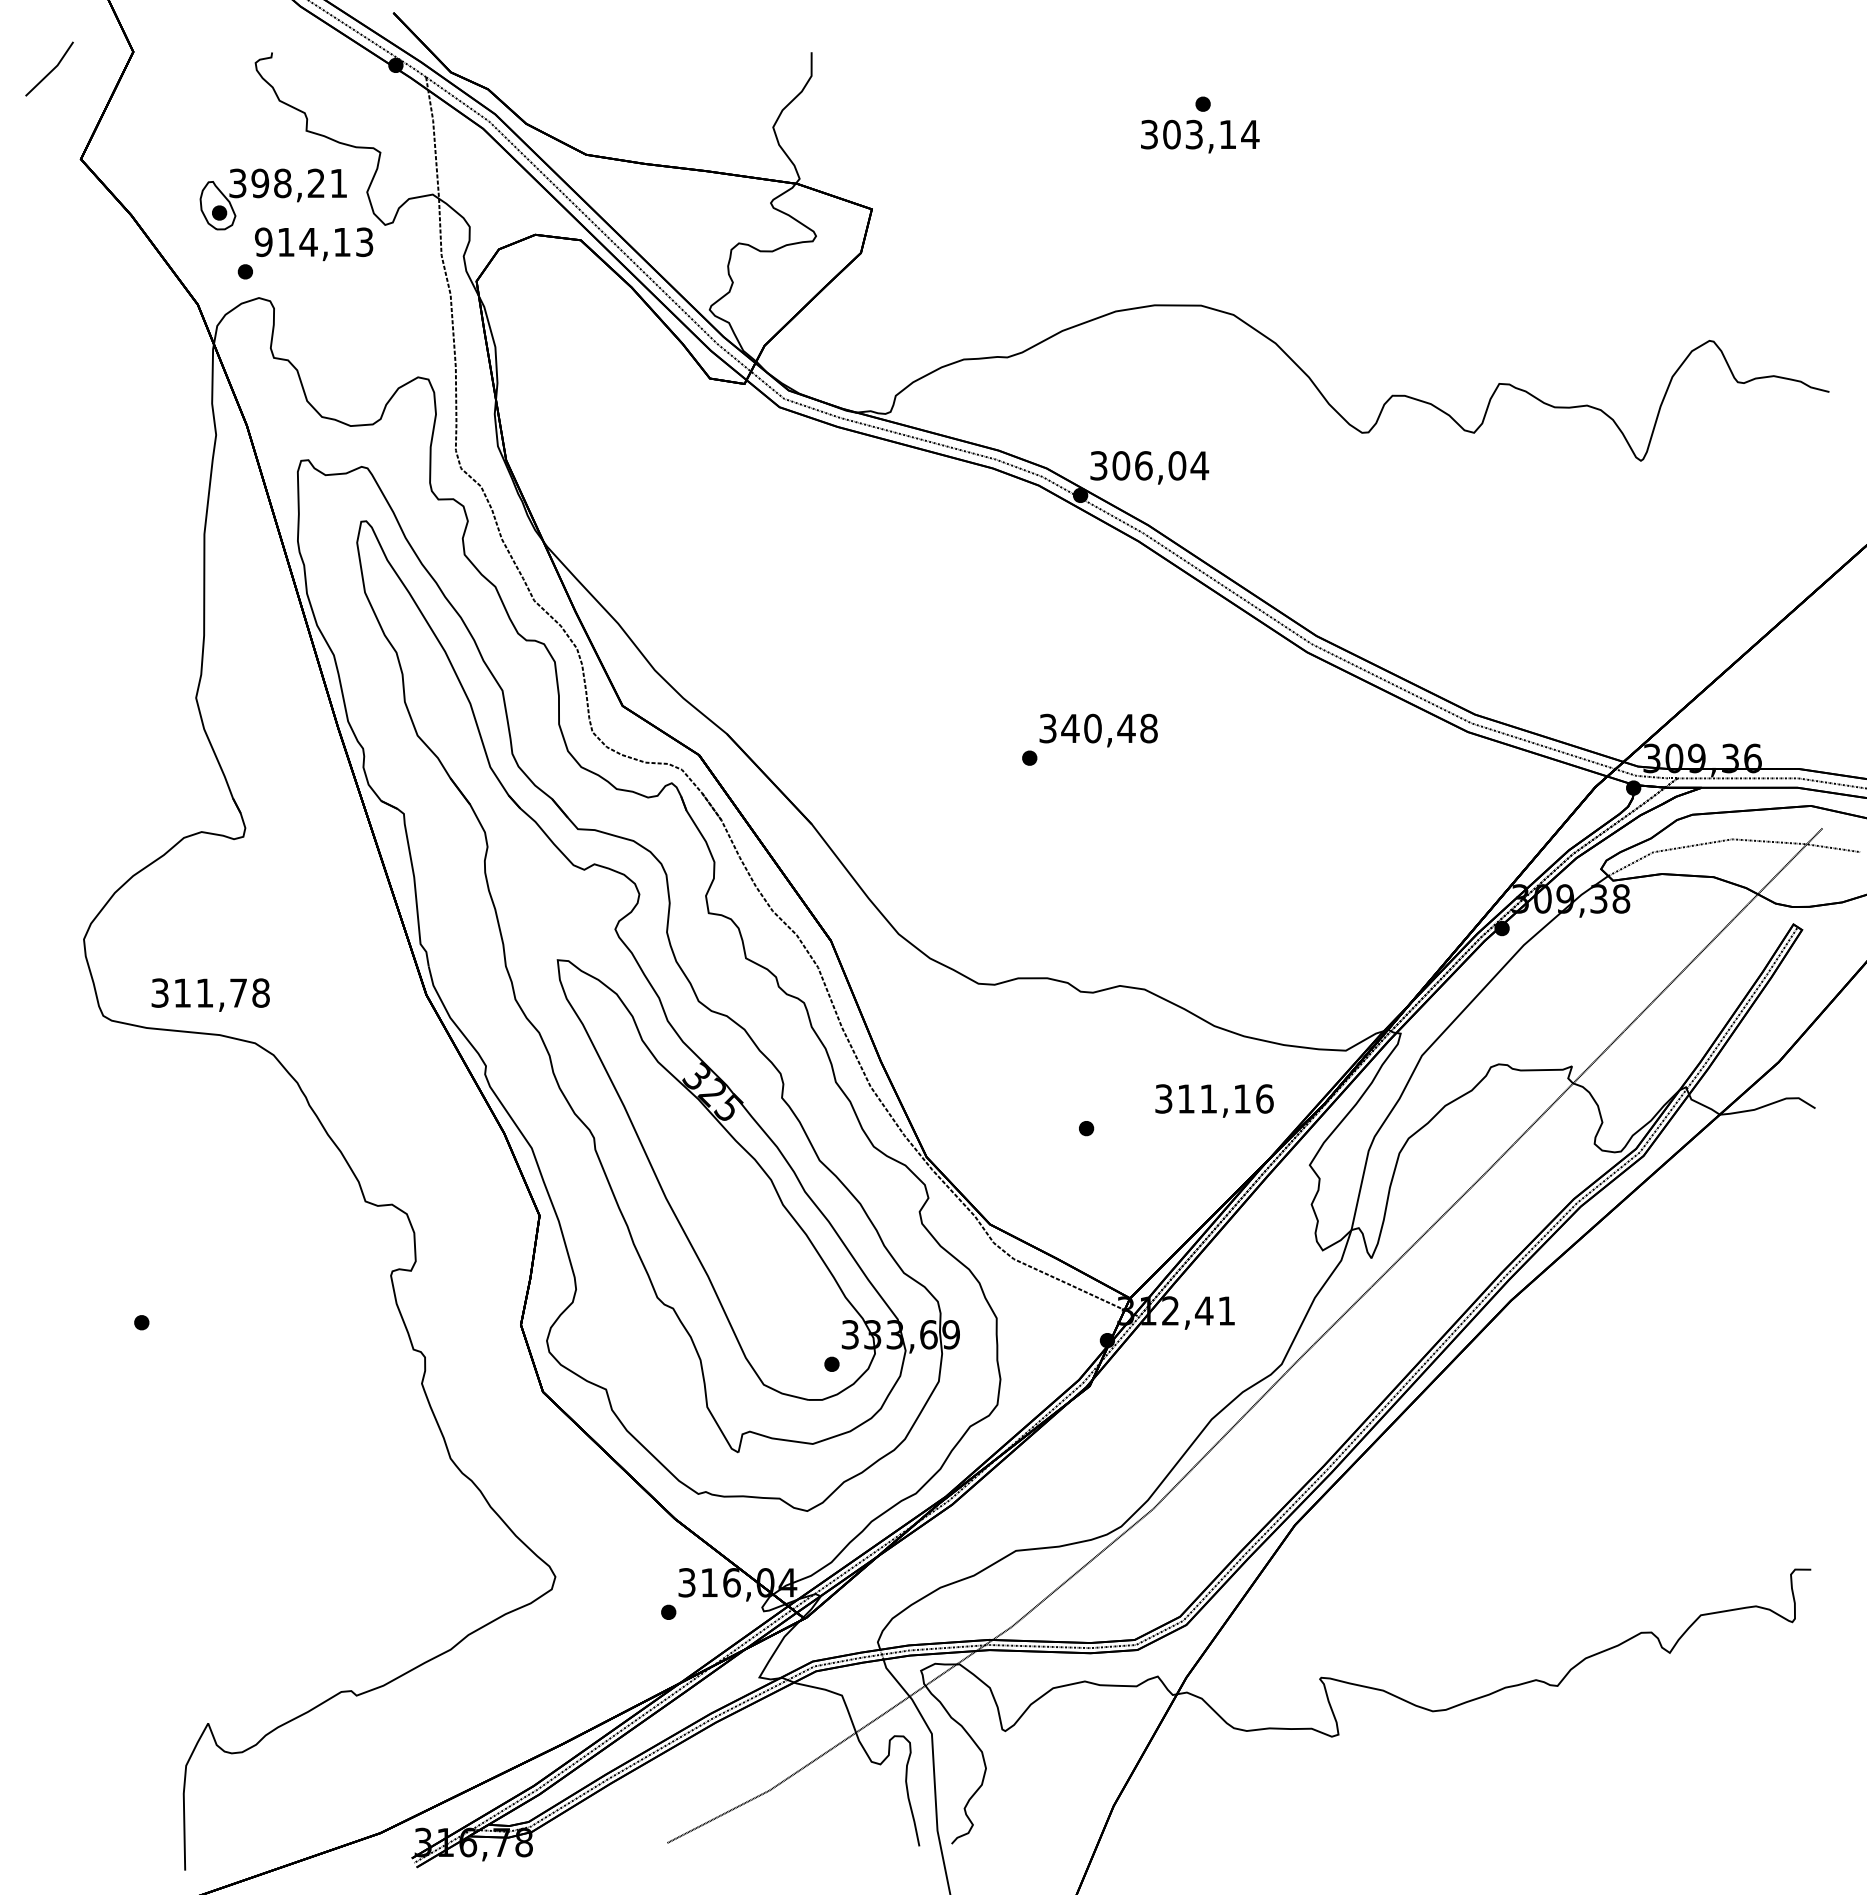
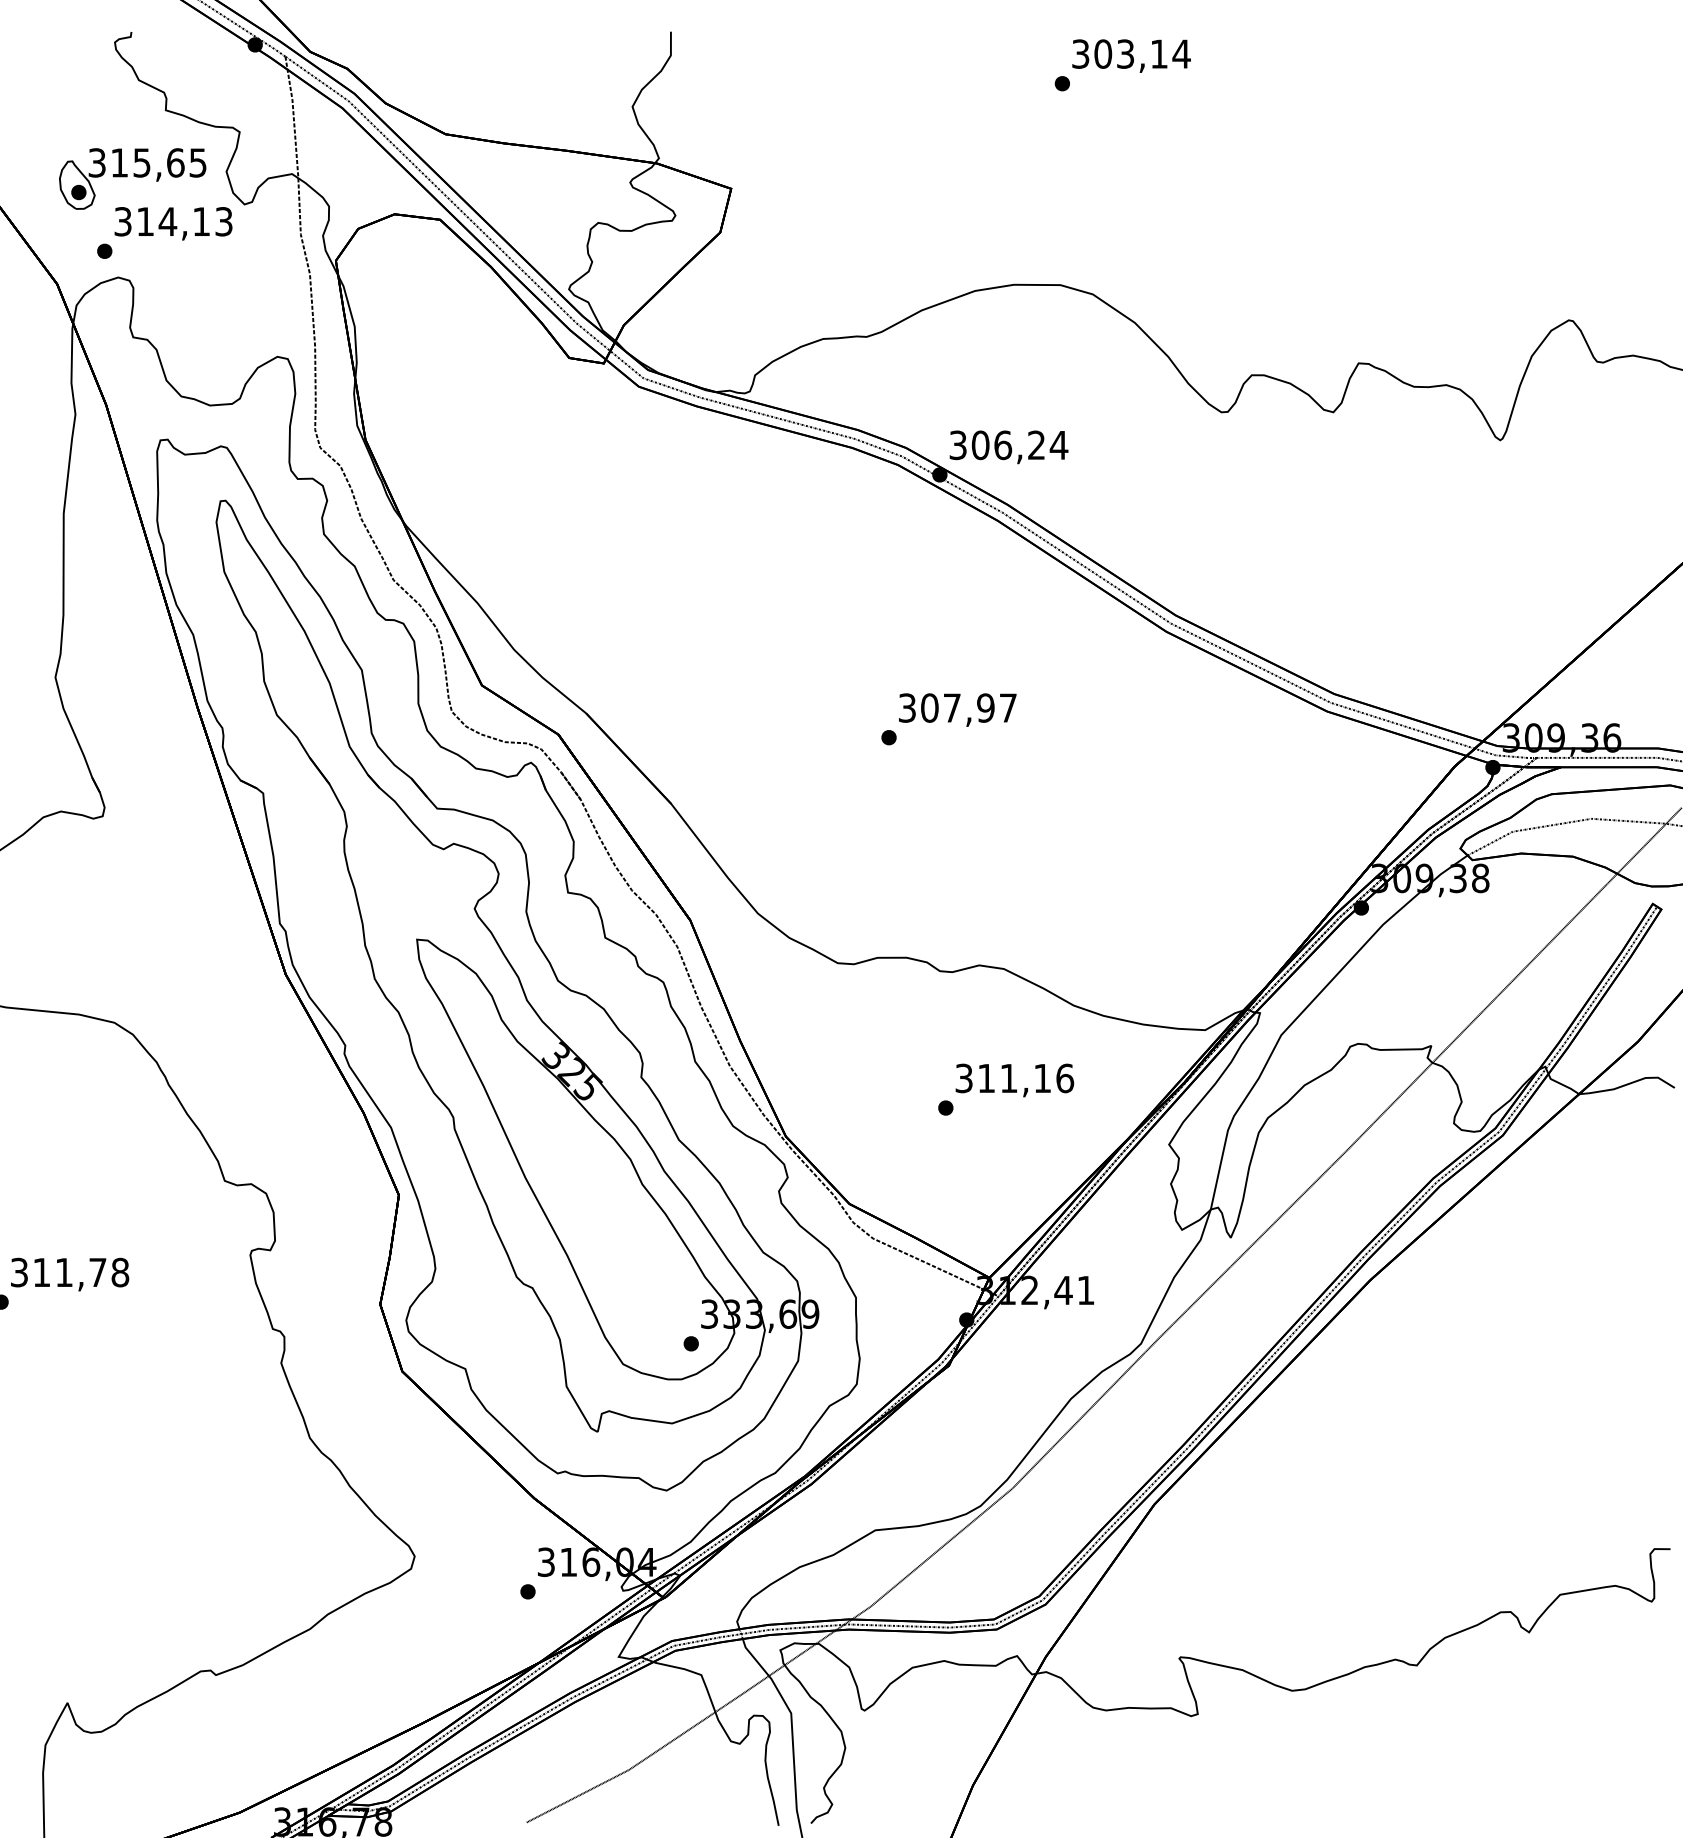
text: (1200, 136) -> (1131, 55), moved
text: (298, 183) -> (157, 162), 398,21 -> 315,65
text: (263, 241) -> (122, 220), 914,13 -> 314,13
text: (1177, 465) -> (1036, 444), 306,04 -> 306,24
text: (1109, 728) -> (968, 707), 340,48 -> 307,97
text: (210, 994) -> (69, 1273), moved
text: (1214, 1100) -> (1014, 1079), moved

